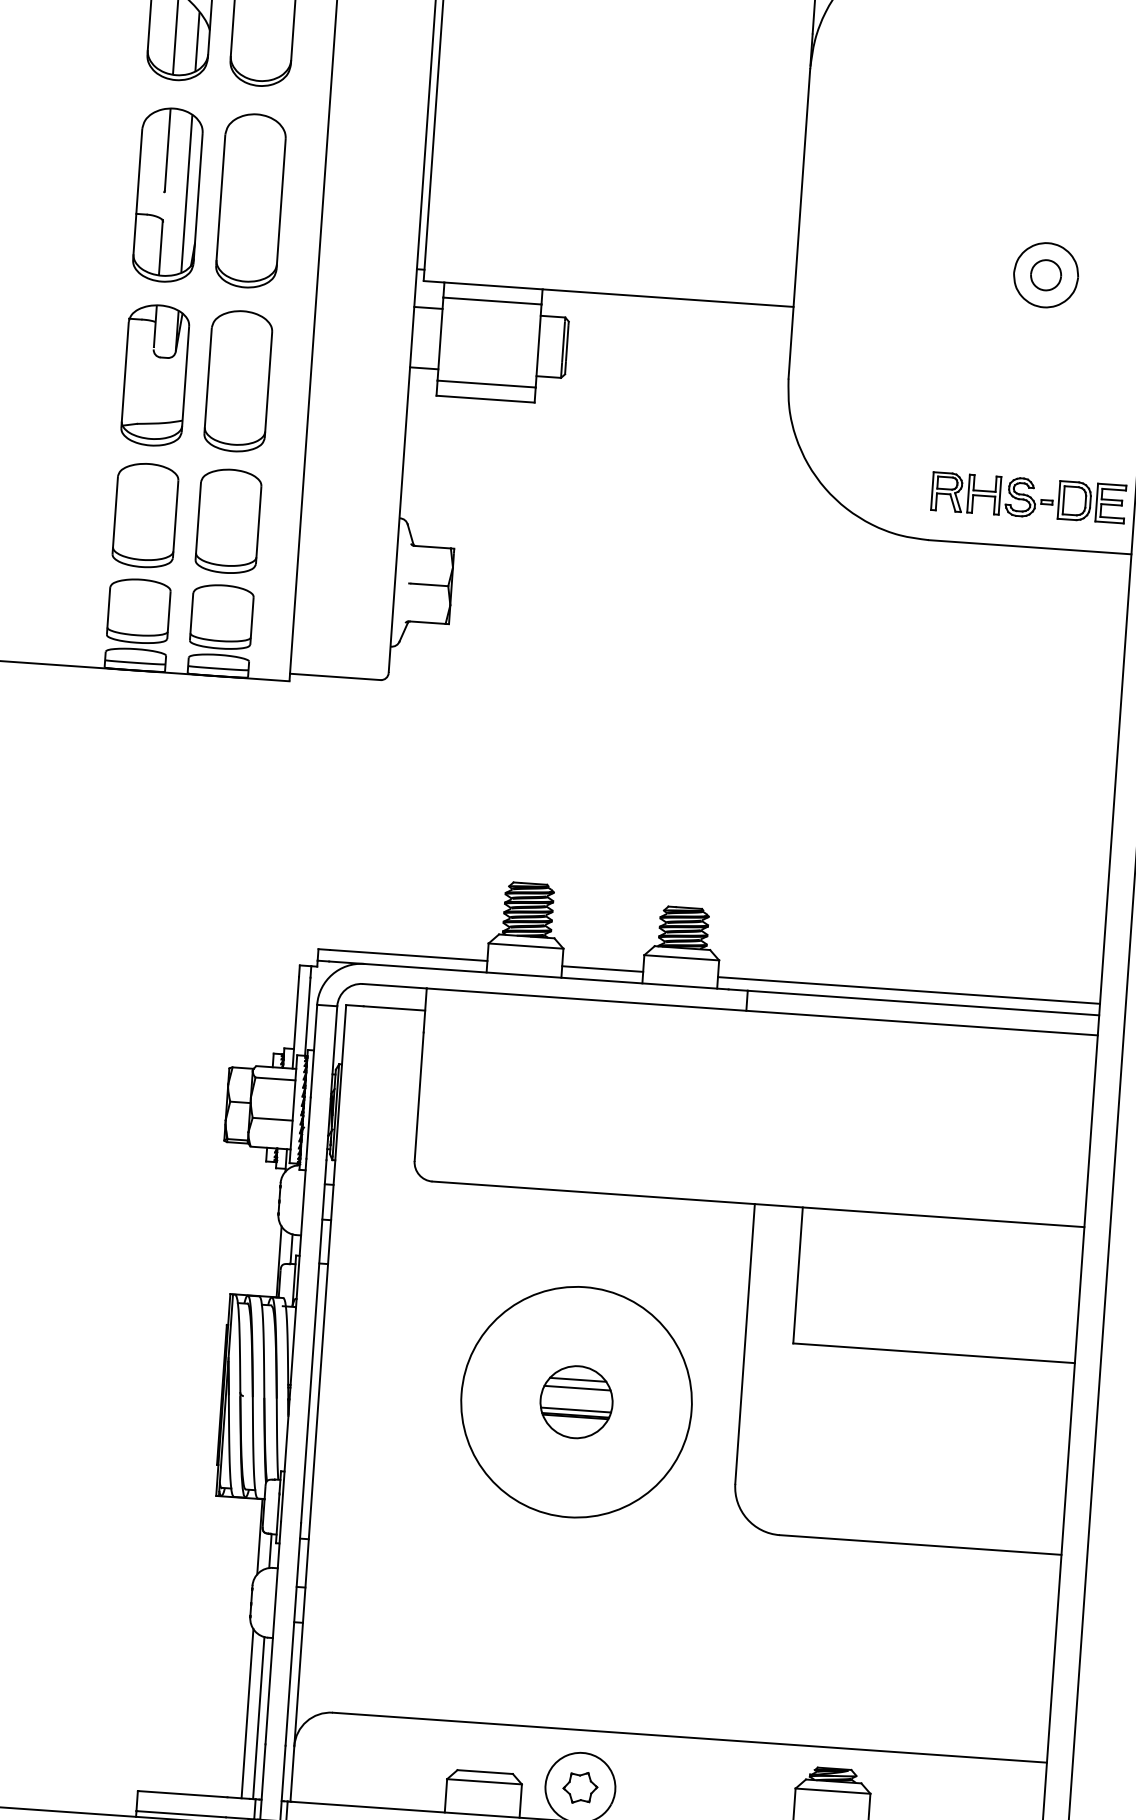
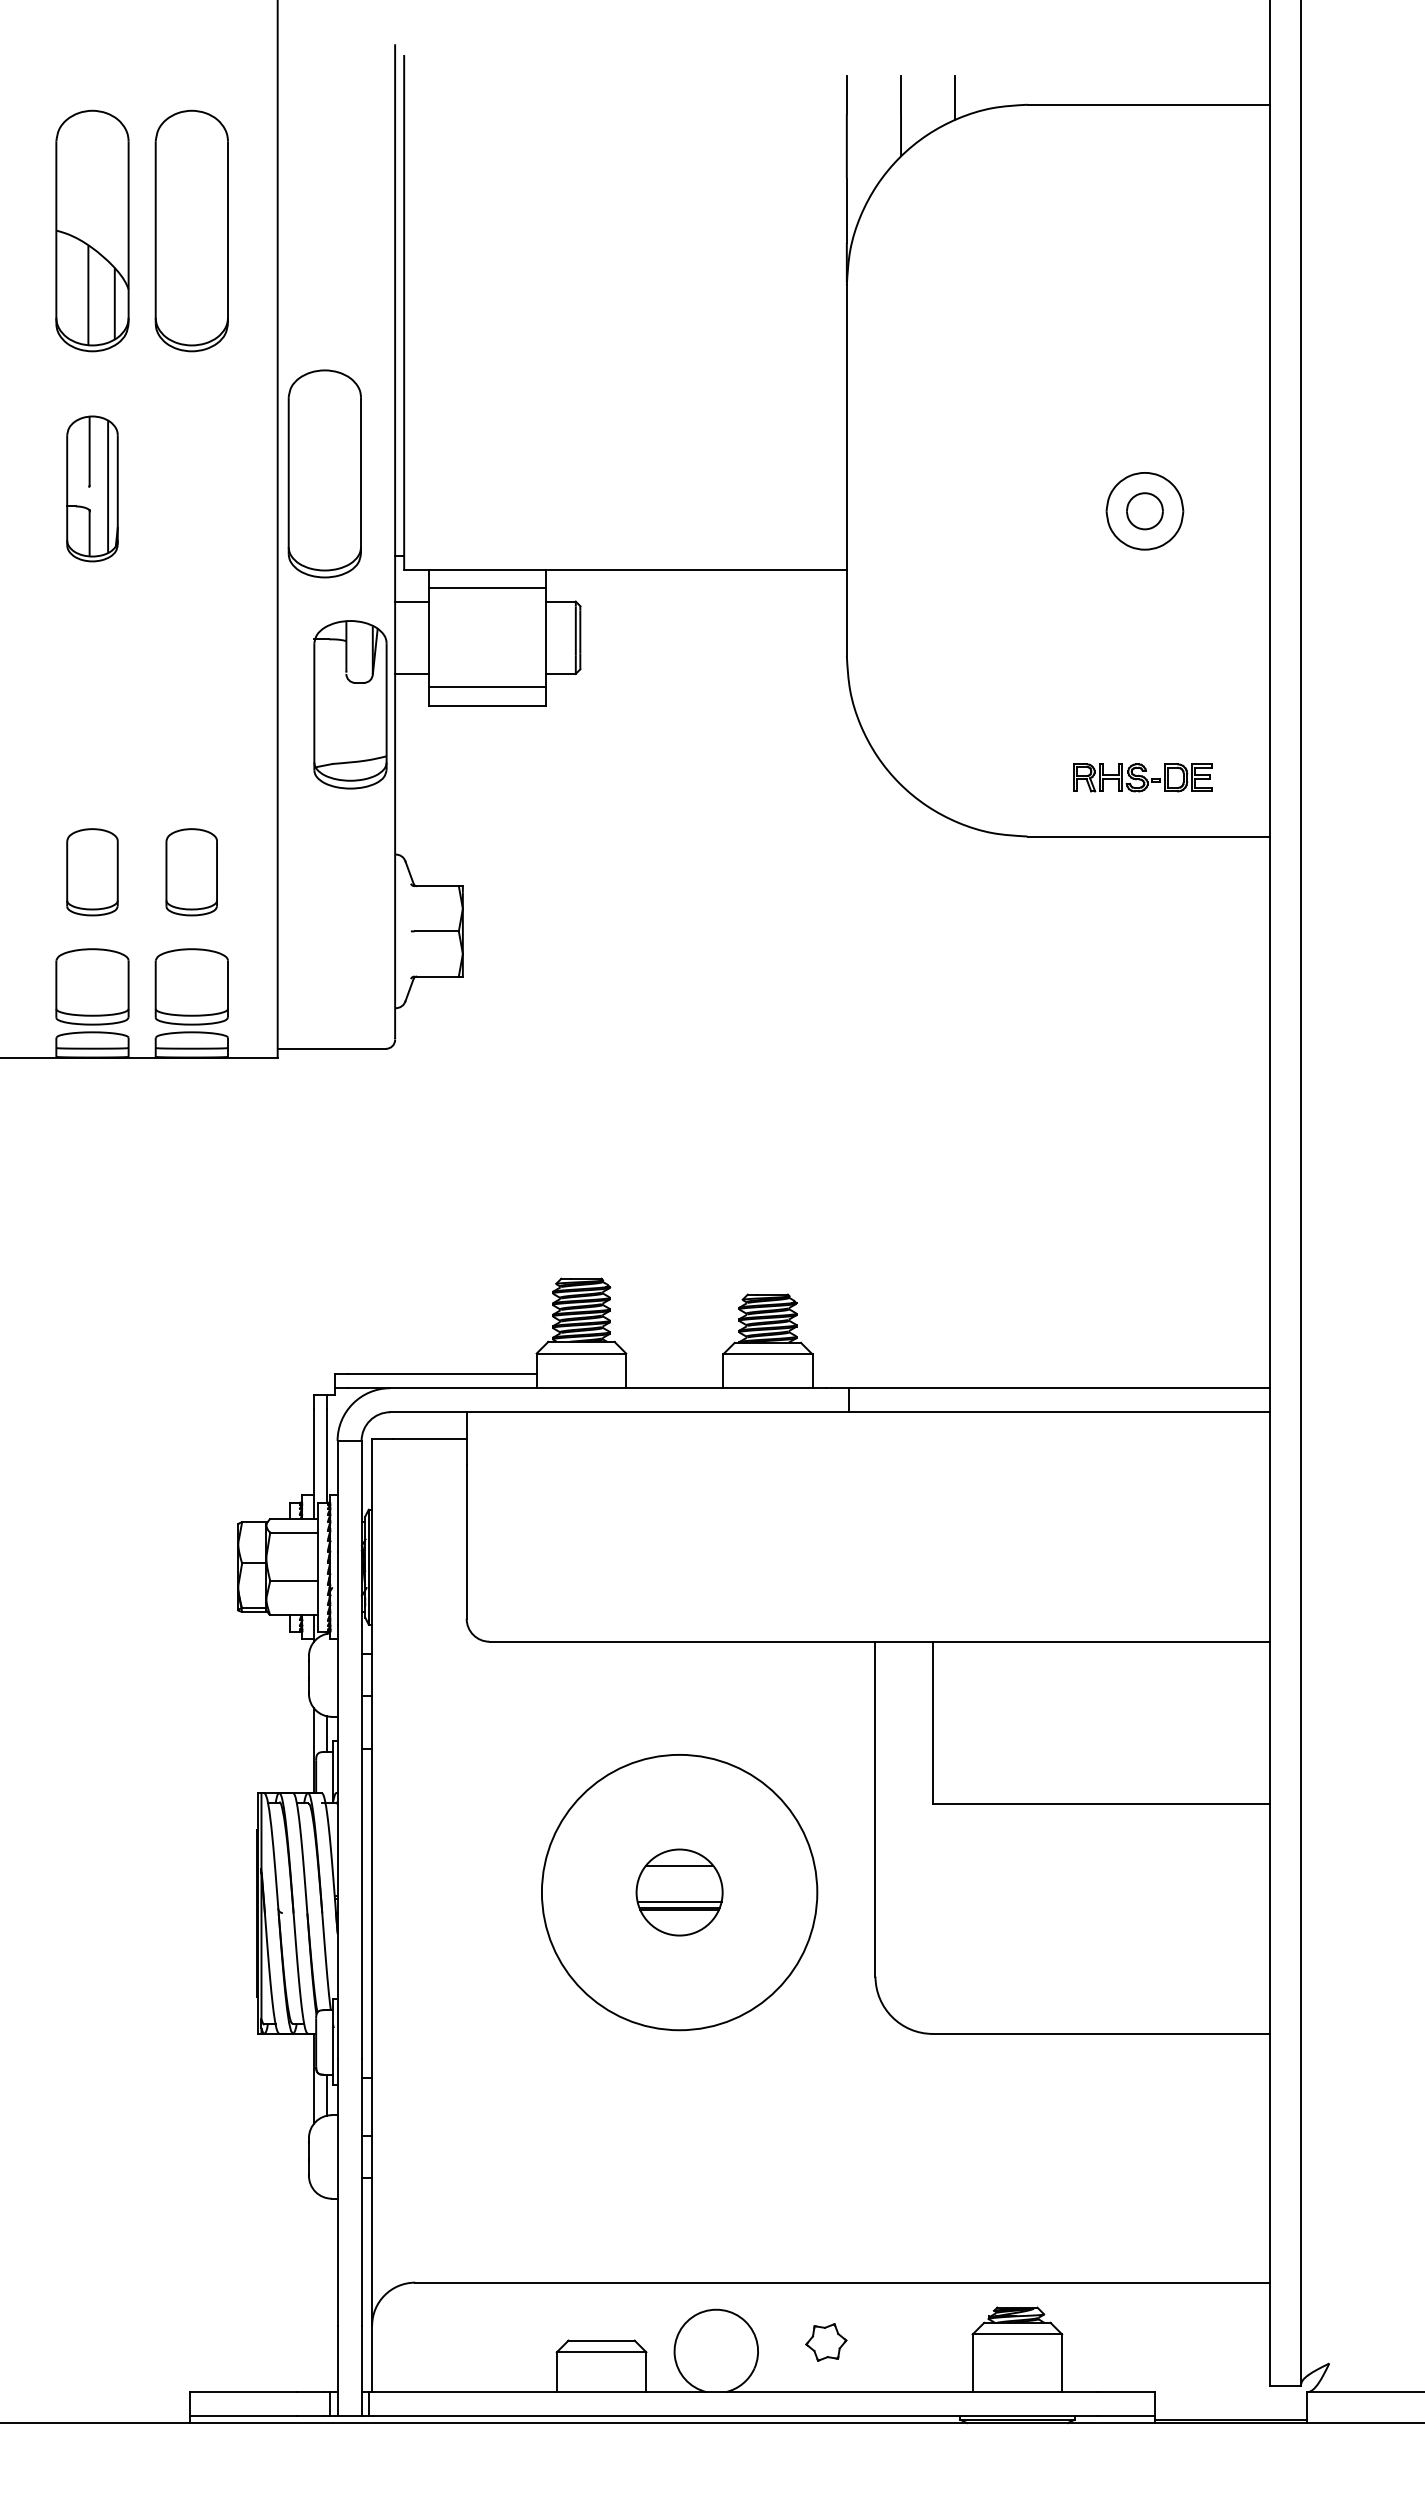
part: (168, 194) -> (92, 488), size x0.7
part: (250, 200) -> (324, 473), moved
part: (155, 375) -> (350, 704), moved
part: (238, 381) -> (191, 704), removed
part: (1028, 497) -> (1142, 777), size x0.6
part: (145, 514) -> (92, 871), size x0.7
part: (228, 520) -> (191, 871), size x0.7
line: (602, 969) -> (674, 1374), removed
line: (908, 990) -> (1040, 1374), removed
line: (577, 1387) -> (679, 1875), removed
line: (247, 1713) -> (313, 2290), removed
line: (258, 1718) -> (327, 2295), removed
part: (580, 1787) -> (826, 2342), moved

